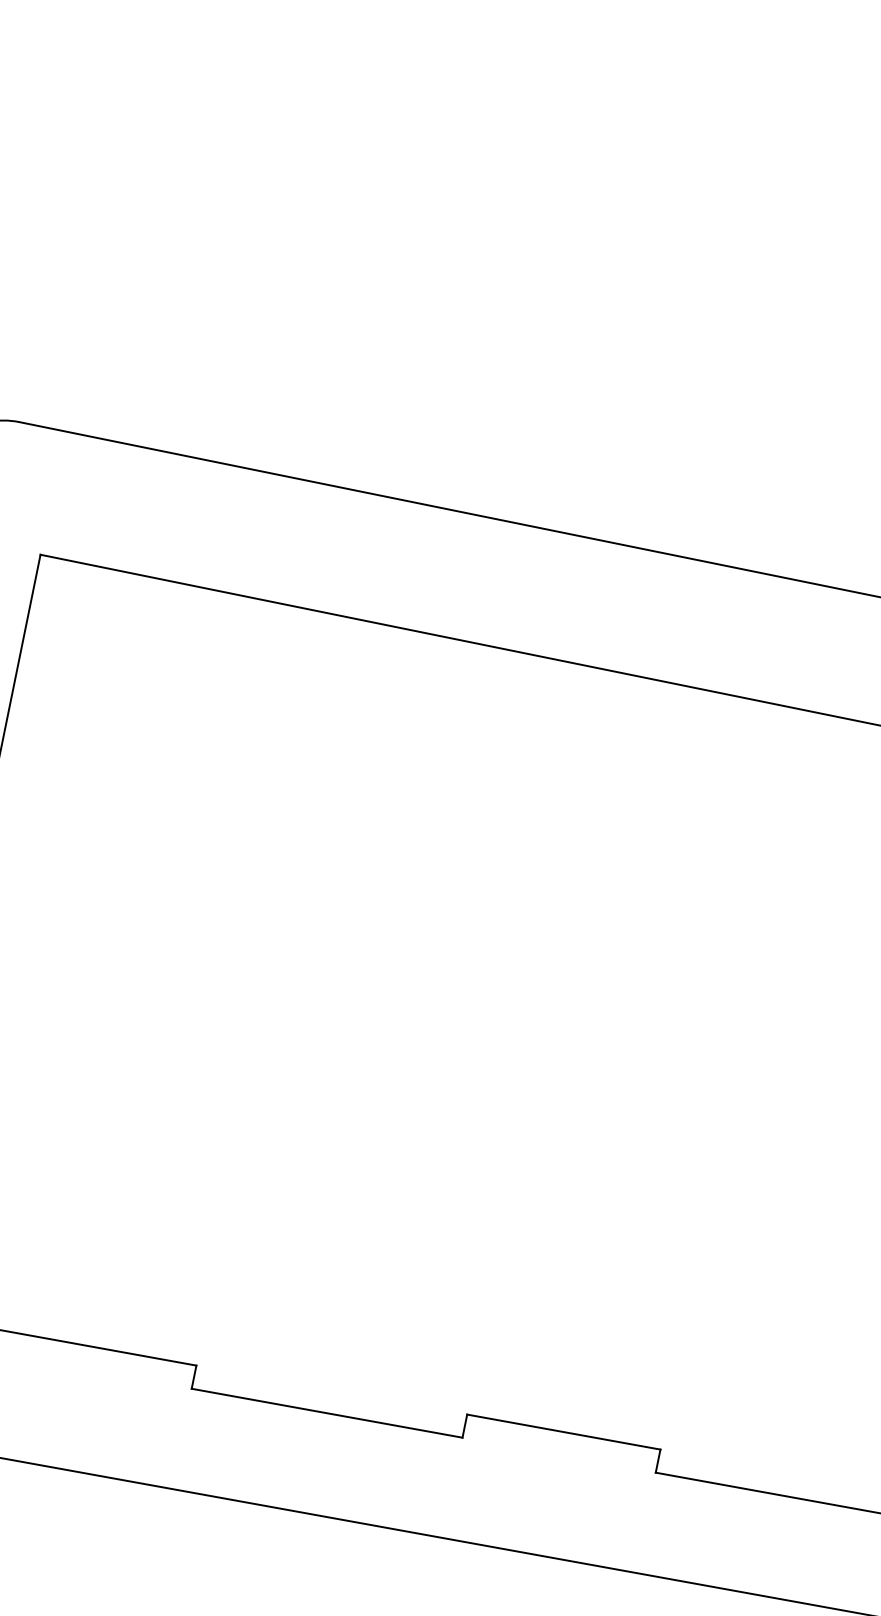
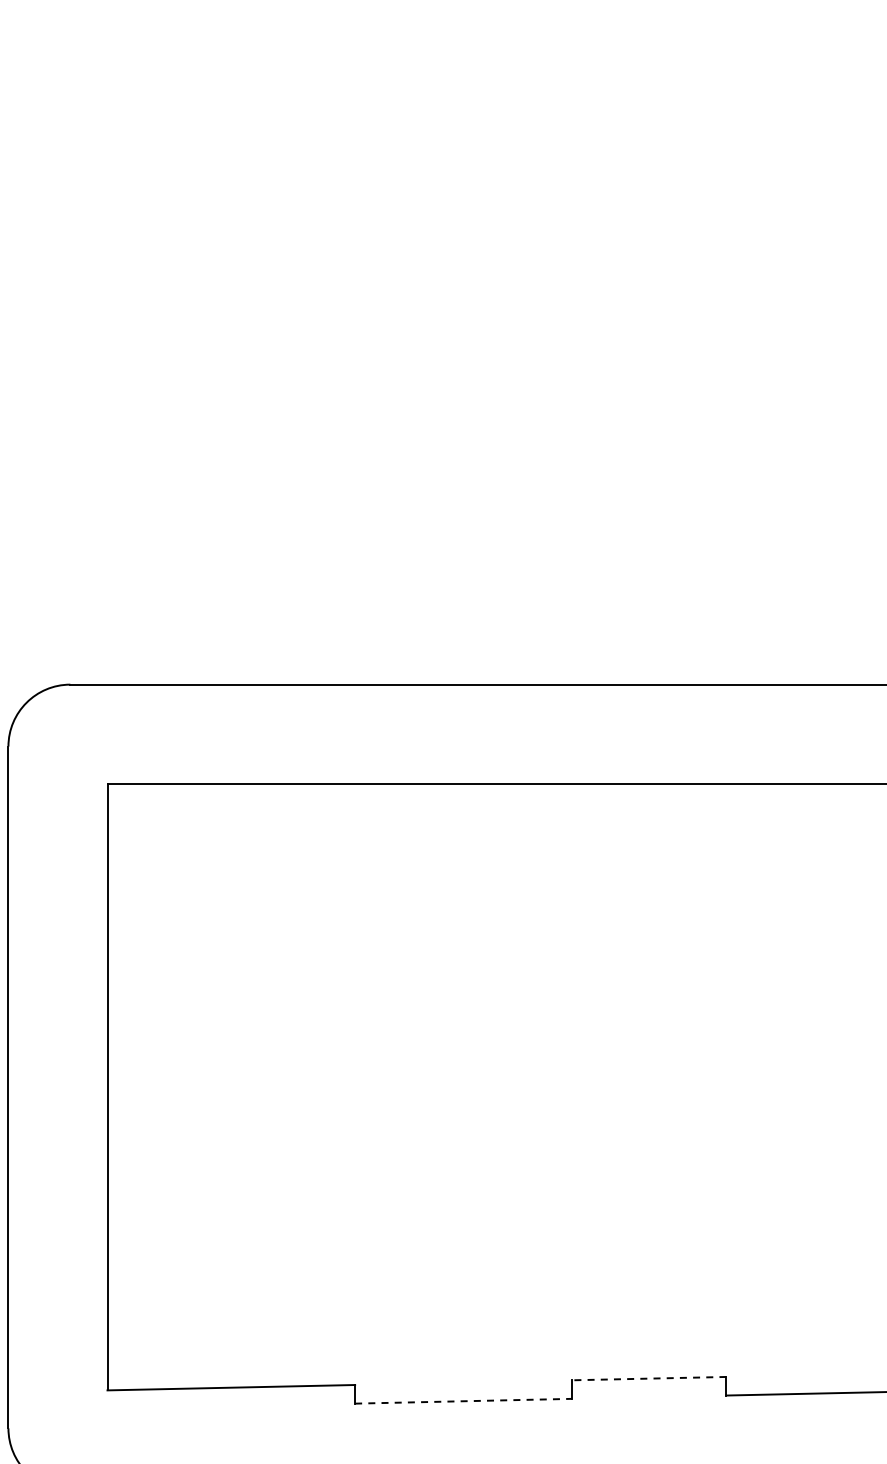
line: (327, 1413) -> (463, 1401), solid -> dashed
line: (563, 1431) -> (648, 1378), solid -> dashed

